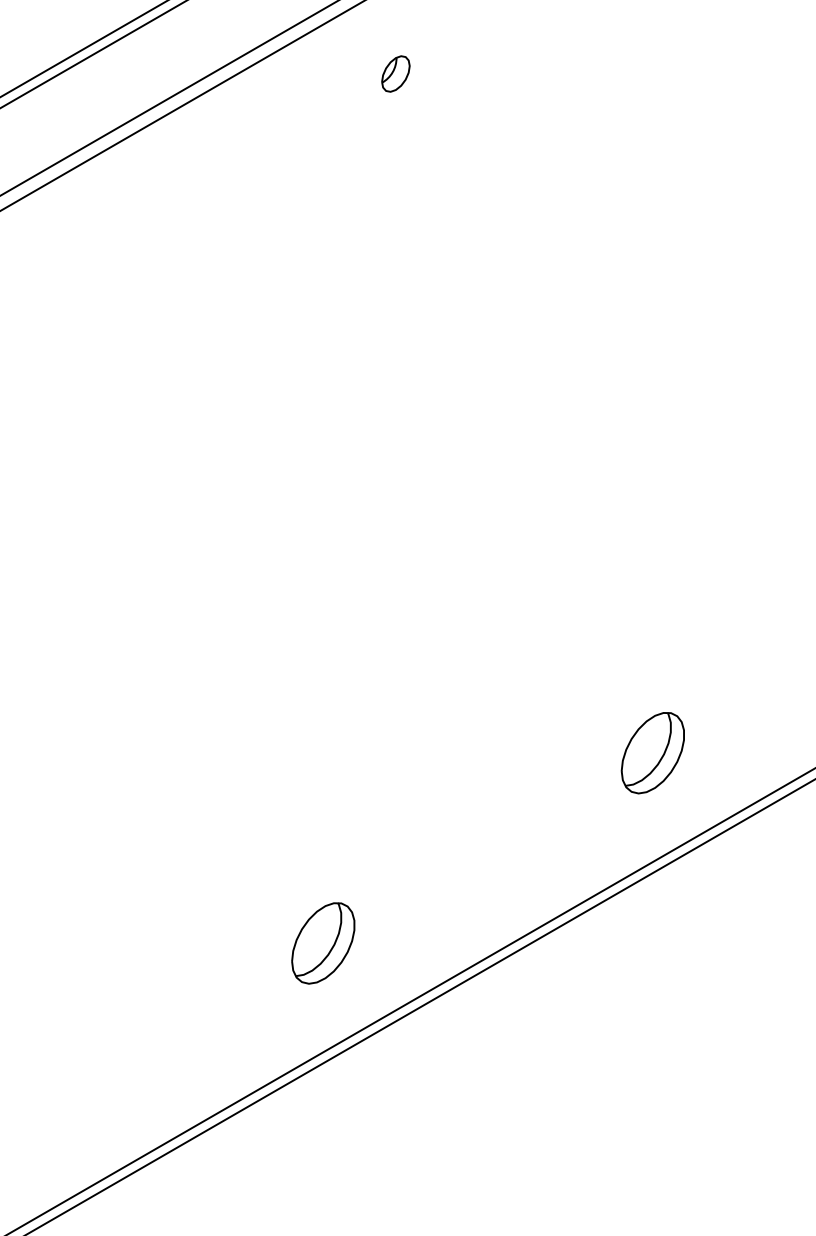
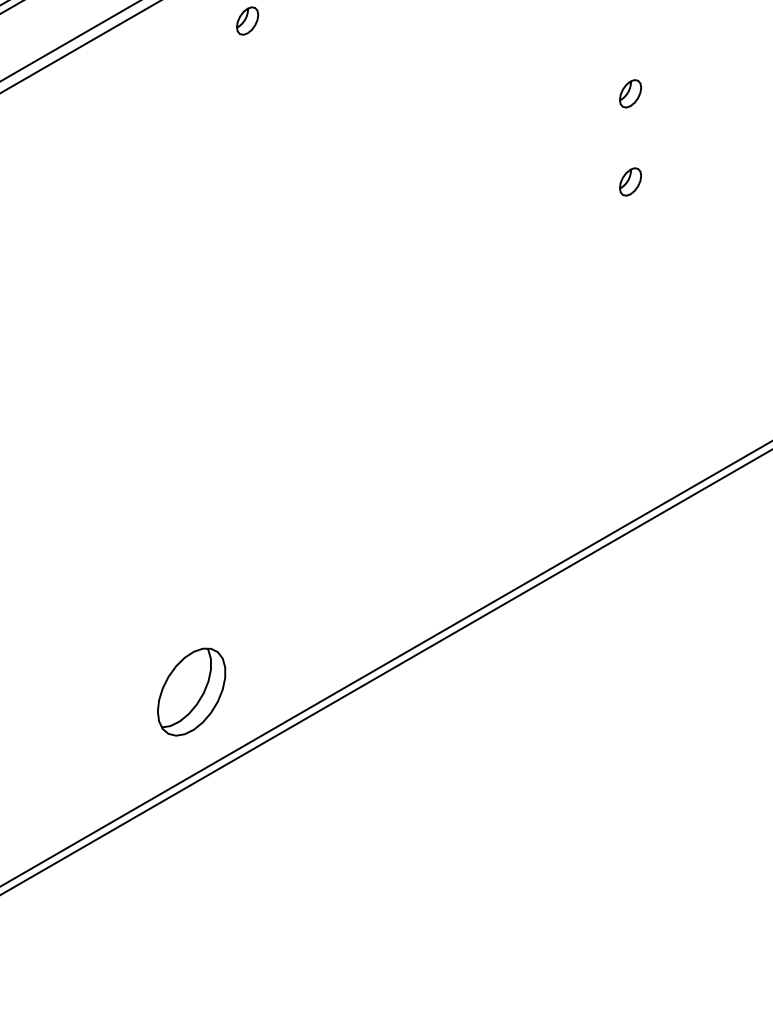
part: (652, 753) -> (445, 545), removed
part: (323, 943) -> (191, 692), size x1.4

